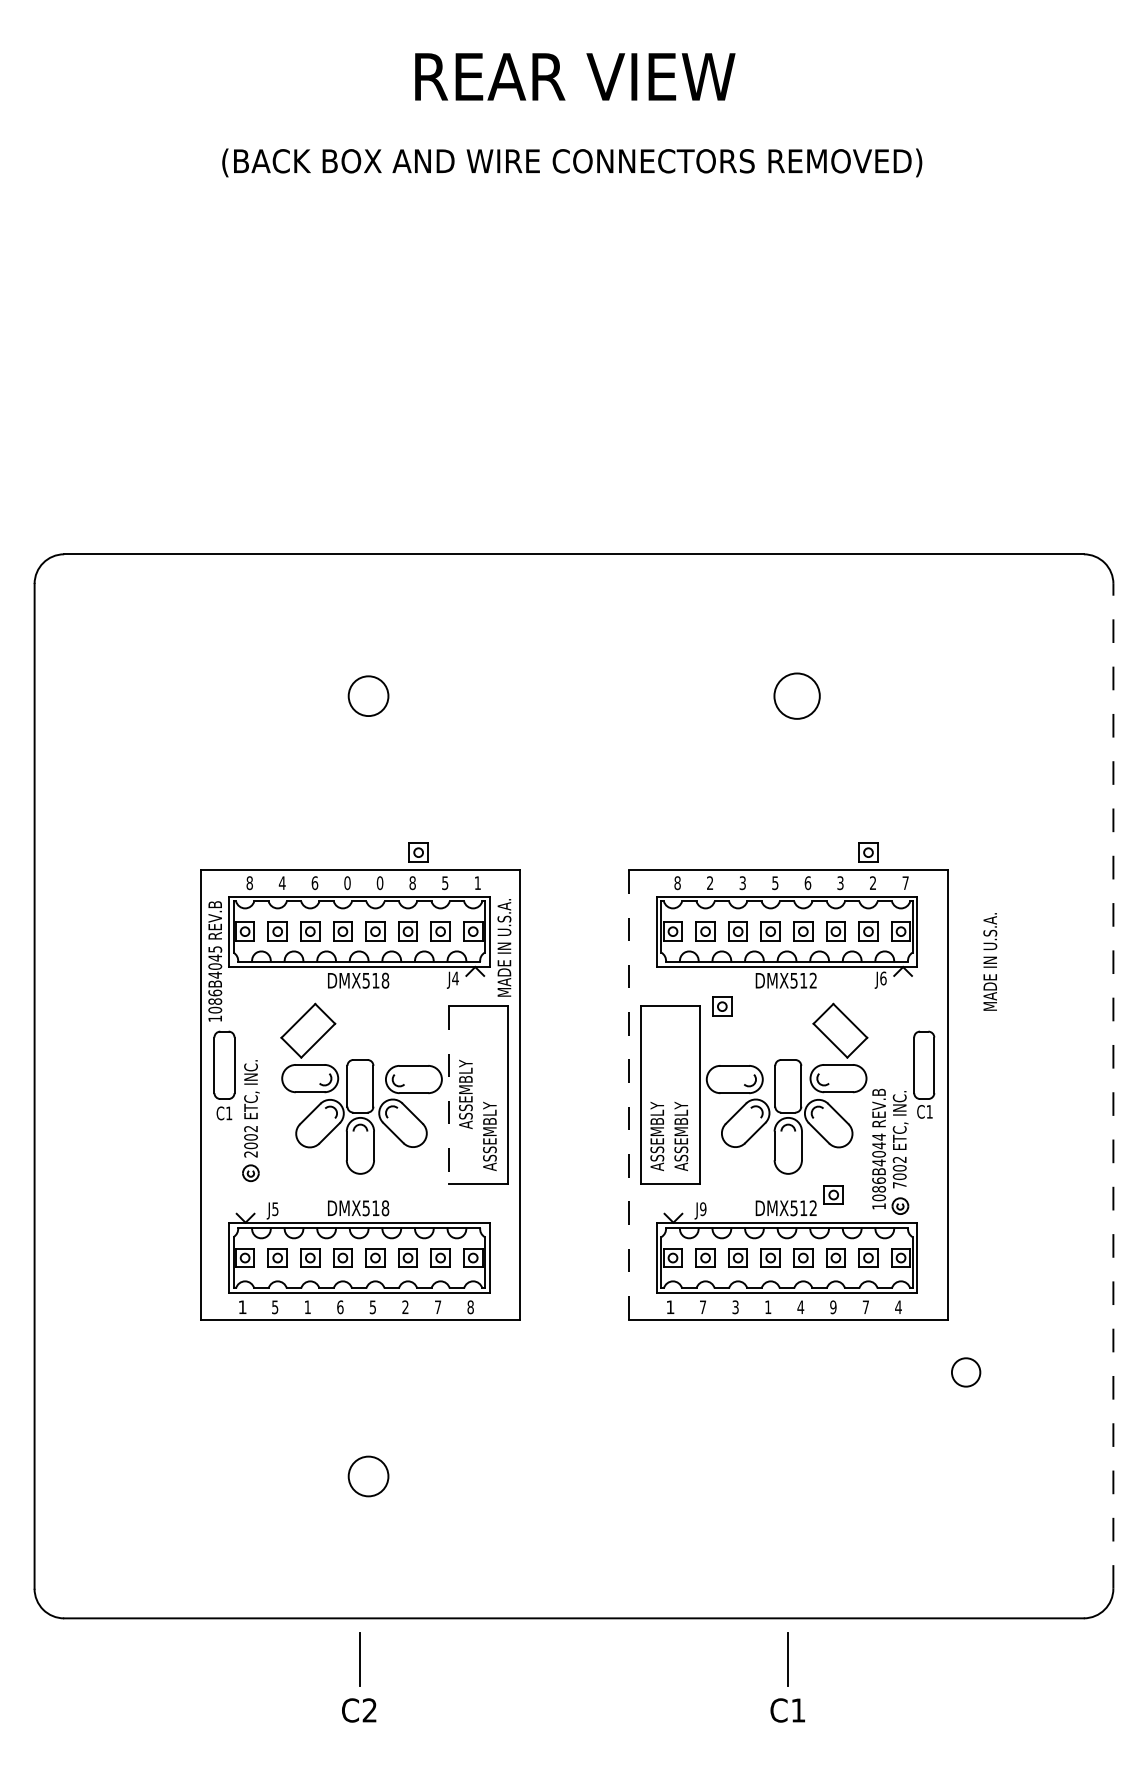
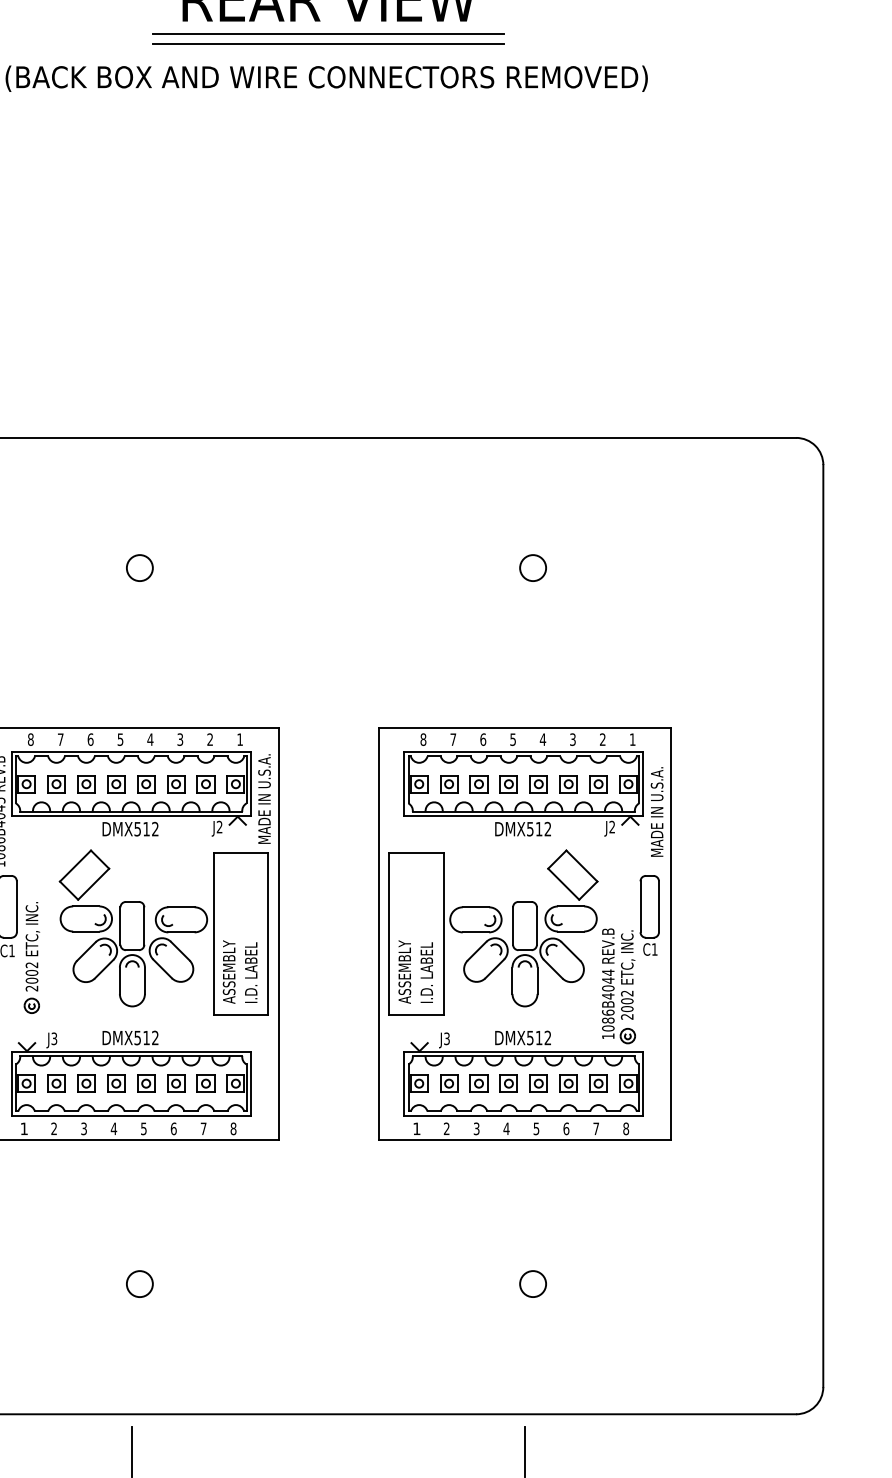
line: (573, 113) -> (327, 33), added
line: (573, 124) -> (327, 43), added
circle: (368, 696) -> (139, 568), size x0.71
circle: (796, 696) -> (532, 568), size x0.62
part: (418, 852) -> (185, 711), removed
part: (868, 852) -> (598, 711), removed
text: (281, 882) -> (59, 739), 4 -> 7
text: (710, 882) -> (453, 739), 2 -> 7
text: (905, 882) -> (632, 739), 7 -> 1
text: (347, 883) -> (120, 739), 0 -> 5
text: (379, 883) -> (149, 739), 0 -> 4
text: (412, 883) -> (180, 739), 8 -> 3
text: (445, 883) -> (210, 739), 5 -> 2
text: (742, 883) -> (482, 739), 3 -> 6
text: (807, 883) -> (542, 739), 6 -> 4
text: (990, 961) -> (657, 811), moved
text: (455, 978) -> (219, 827), J4 -> J2
text: (883, 978) -> (612, 827), J6 -> J2
text: (385, 980) -> (155, 828), DMX518 -> DMX512
part: (722, 1006) -> (464, 852), removed
line: (1113, 1085) -> (823, 925), dashed -> solid
line: (449, 1094) -> (214, 933), dashed -> solid
text: (465, 1094) -> (228, 972), moved
line: (628, 1094) -> (378, 933), dashed -> solid
text: (489, 1136) -> (250, 972), ASSEMBLY -> I.D. LABEL
text: (681, 1136) -> (427, 972), ASSEMBLY -> I.D. LABEL
text: (899, 1185) -> (627, 1017), 7002 -> 2002
part: (833, 1194) -> (566, 1025), removed
text: (275, 1208) -> (54, 1038), J5 -> J3
text: (385, 1208) -> (155, 1038), DMX518 -> DMX512
text: (703, 1208) -> (447, 1038), J9 -> J3
text: (702, 1306) -> (446, 1128), 7 -> 2
text: (767, 1306) -> (505, 1128), 1 -> 4
text: (275, 1307) -> (54, 1129), 5 -> 2
text: (307, 1307) -> (83, 1129), 1 -> 3
text: (339, 1307) -> (113, 1129), 6 -> 4
text: (405, 1307) -> (173, 1129), 2 -> 6
text: (800, 1307) -> (536, 1129), 4 -> 5
text: (833, 1307) -> (566, 1129), 9 -> 6
text: (898, 1307) -> (626, 1129), 4 -> 8
circle: (966, 1372) -> (533, 1284), moved
circle: (368, 1476) -> (139, 1284), size x0.71

